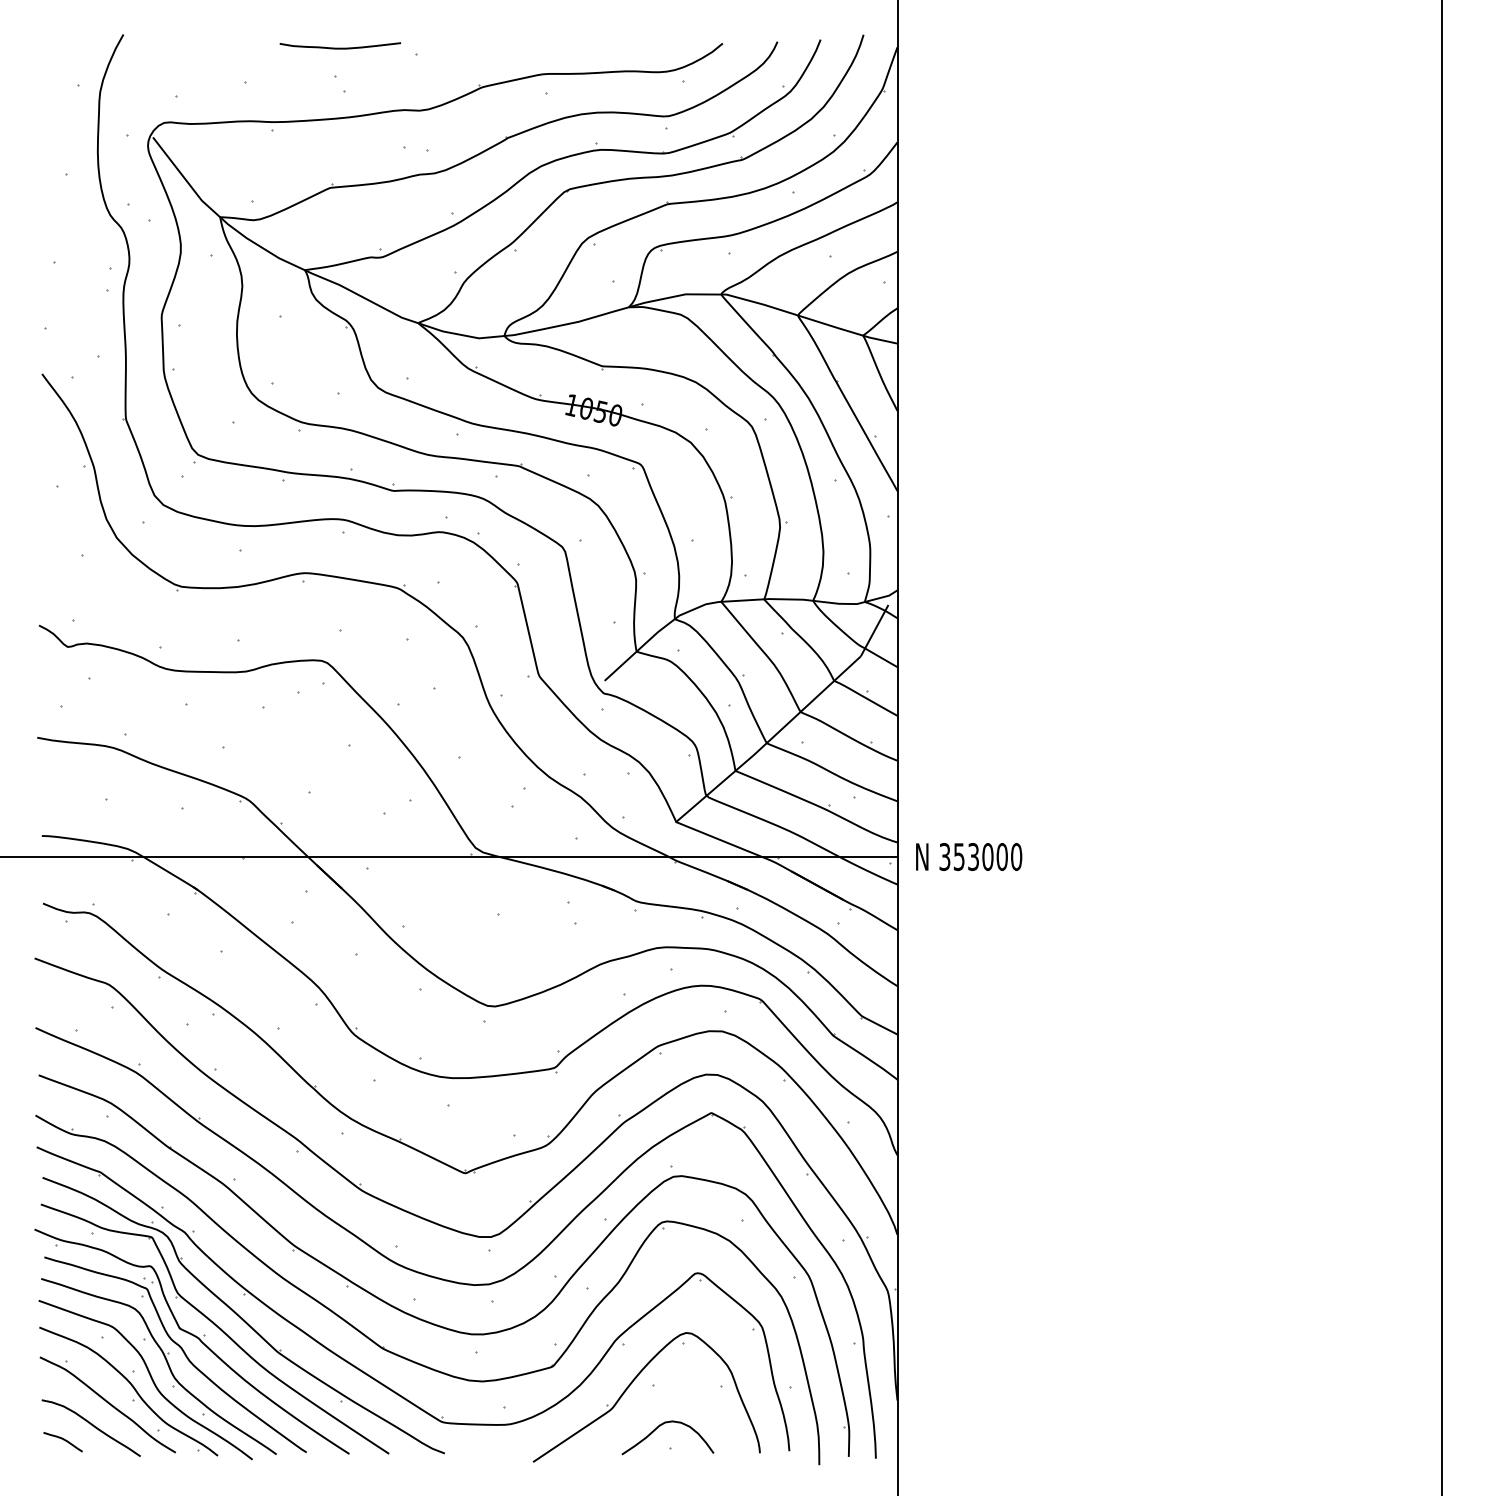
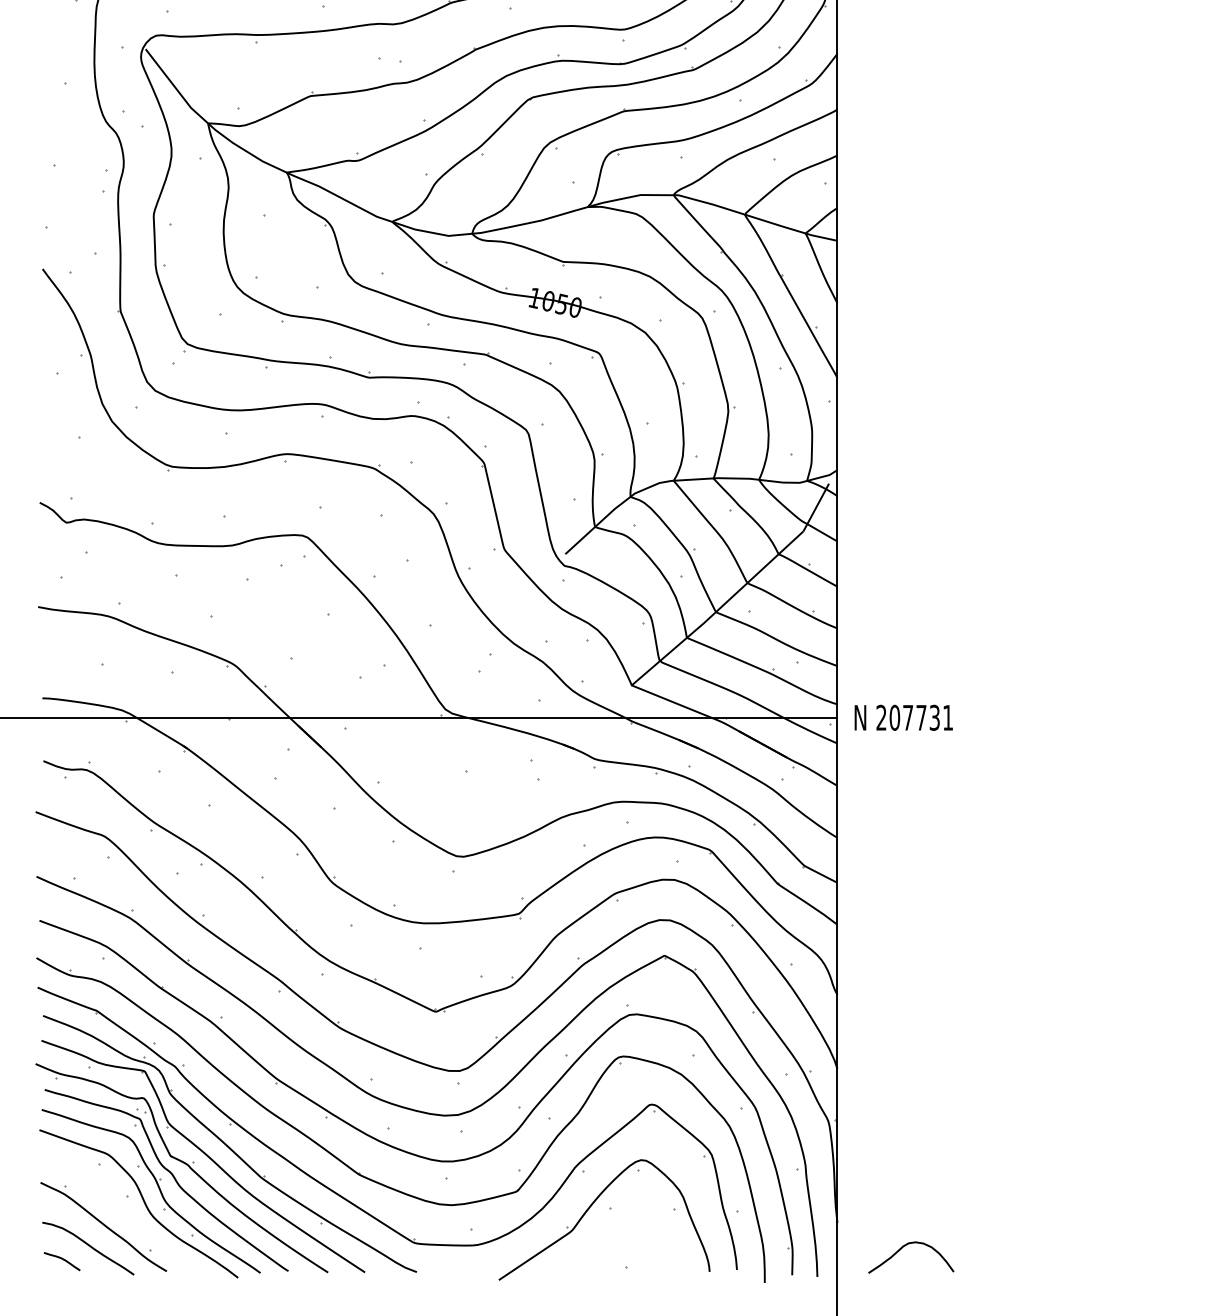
text: (980, 857) -> (914, 718), 353000 -> 207731
part: (128, 1391) -> (122, 1214), removed
curve: (659, 1427) -> (903, 1247), moved

